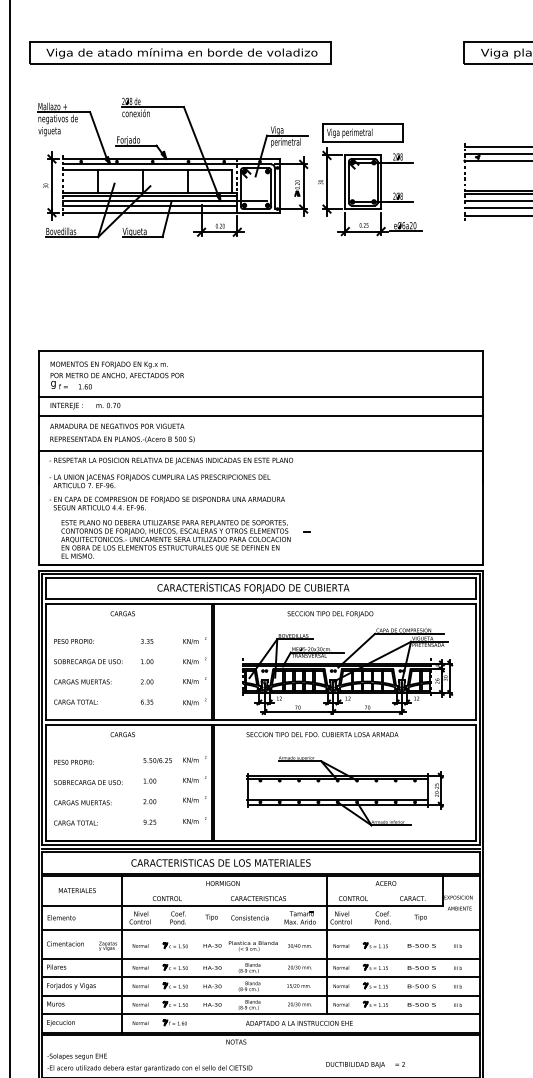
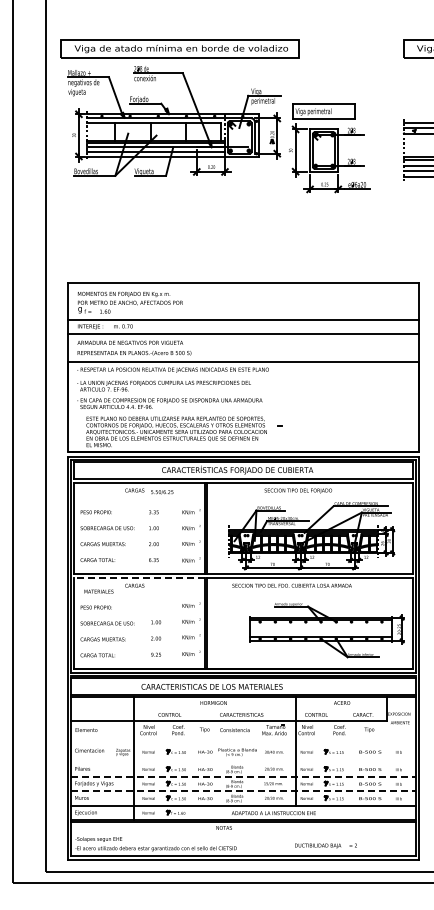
part: (173, 168) -> (174, 121), moved
line: (128, 725) -> (139, 578), solid -> dashed
text: (158, 761) -> (162, 492), moved
part: (344, 791) -> (326, 630), moved
text: (76, 890) -> (98, 591), moved
line: (260, 929) -> (243, 739), removed
line: (260, 959) -> (243, 762), removed
line: (262, 976) -> (244, 776), solid -> dashed
line: (262, 995) -> (244, 791), solid -> dashed

